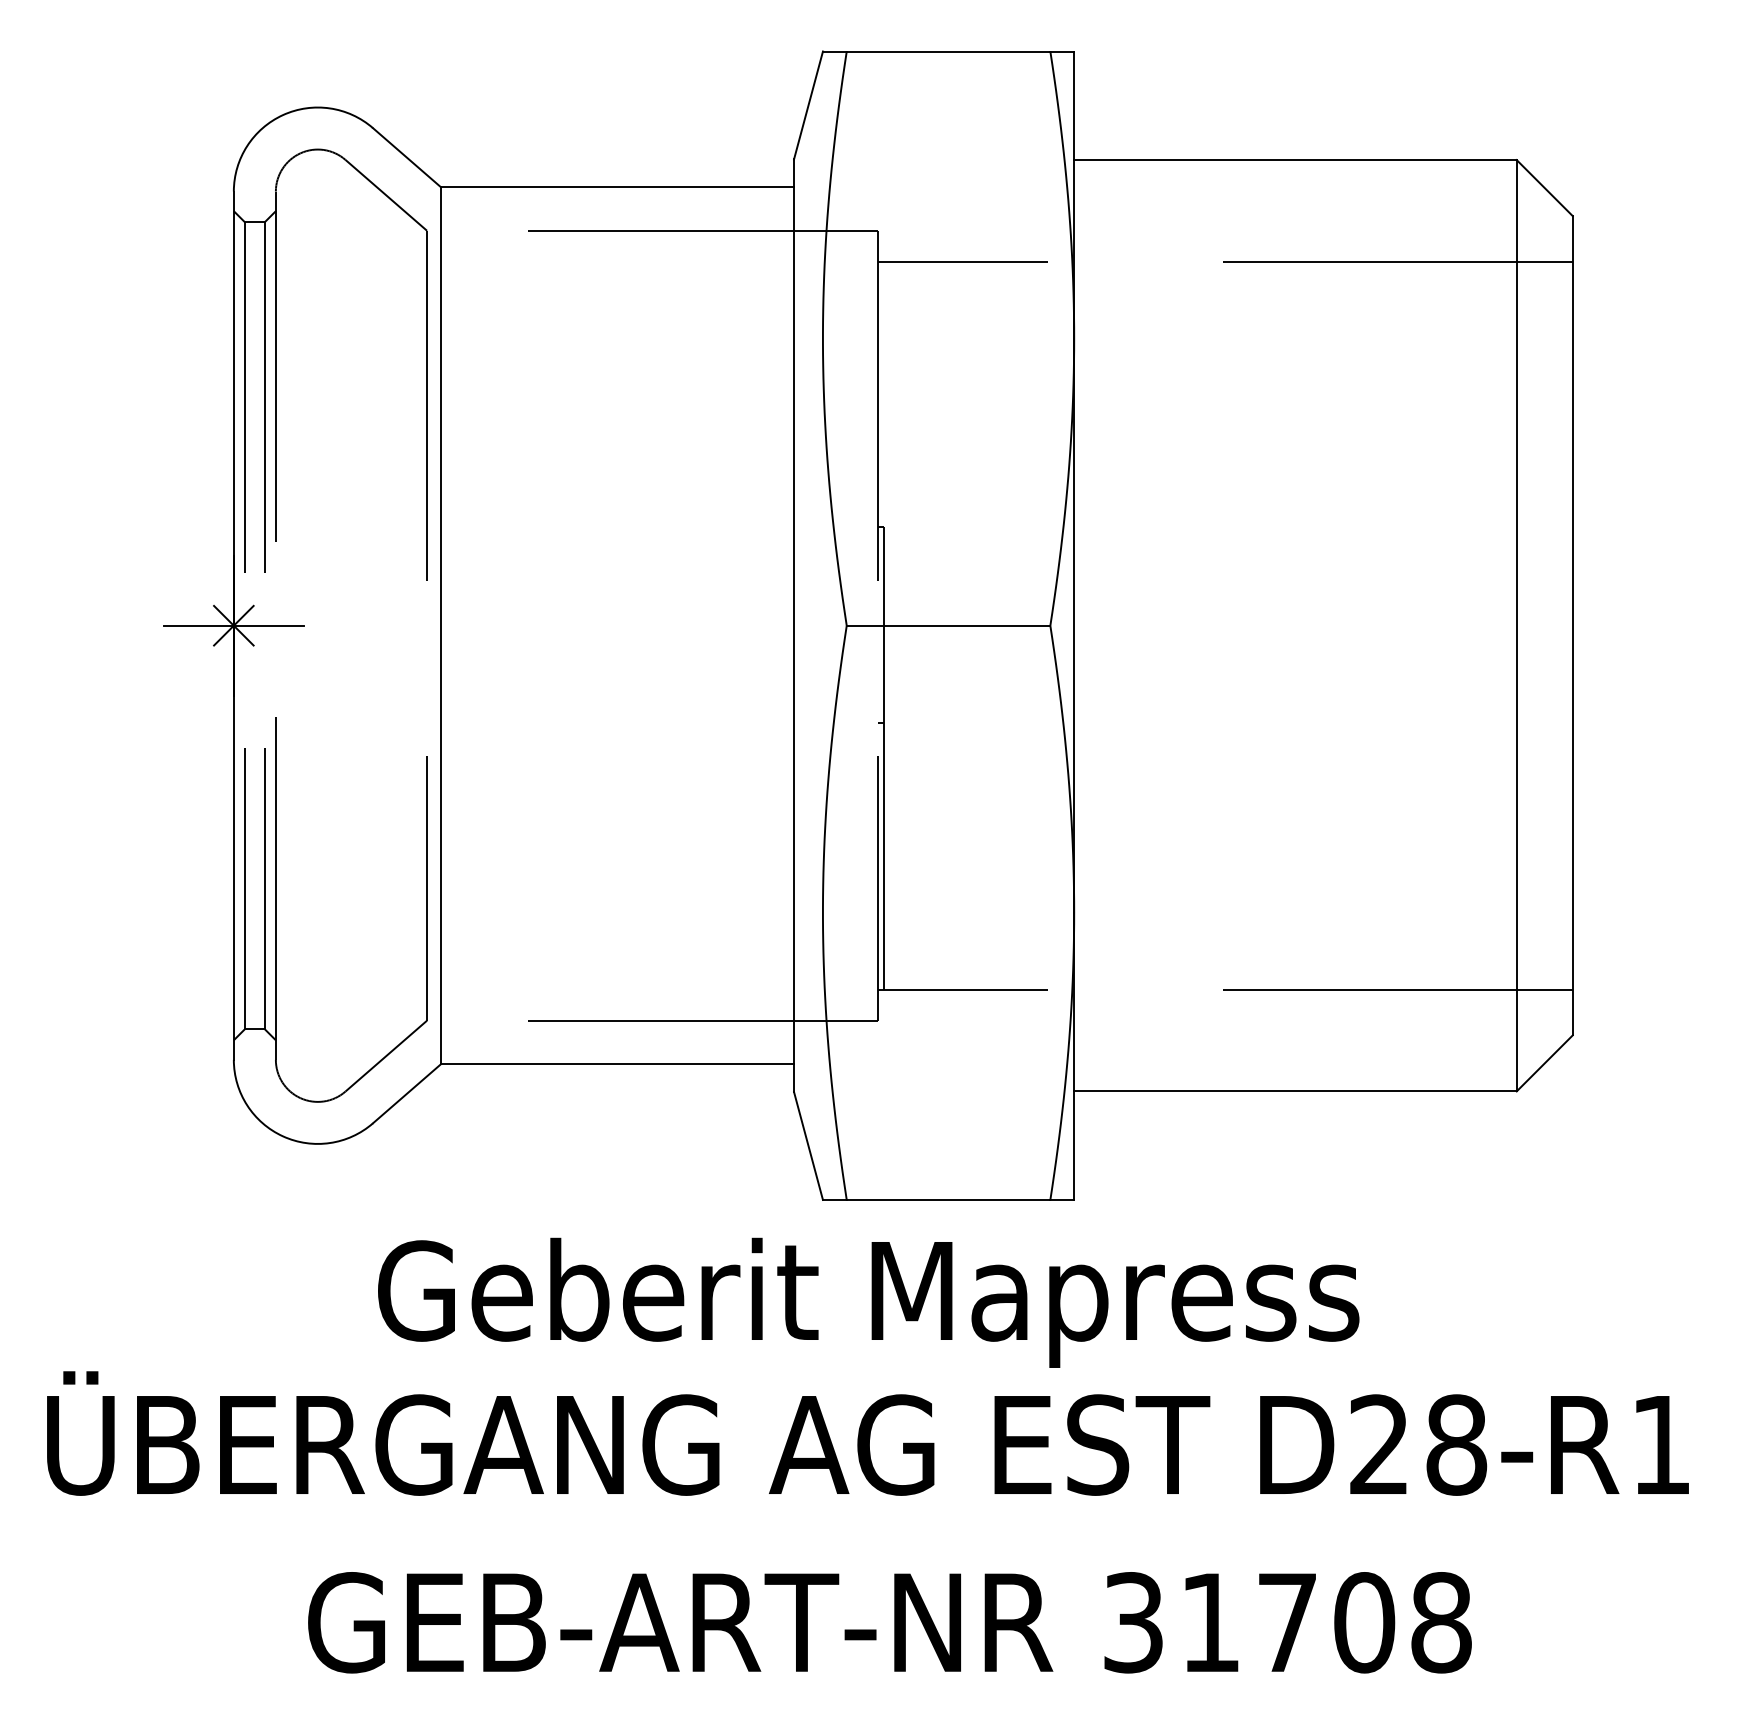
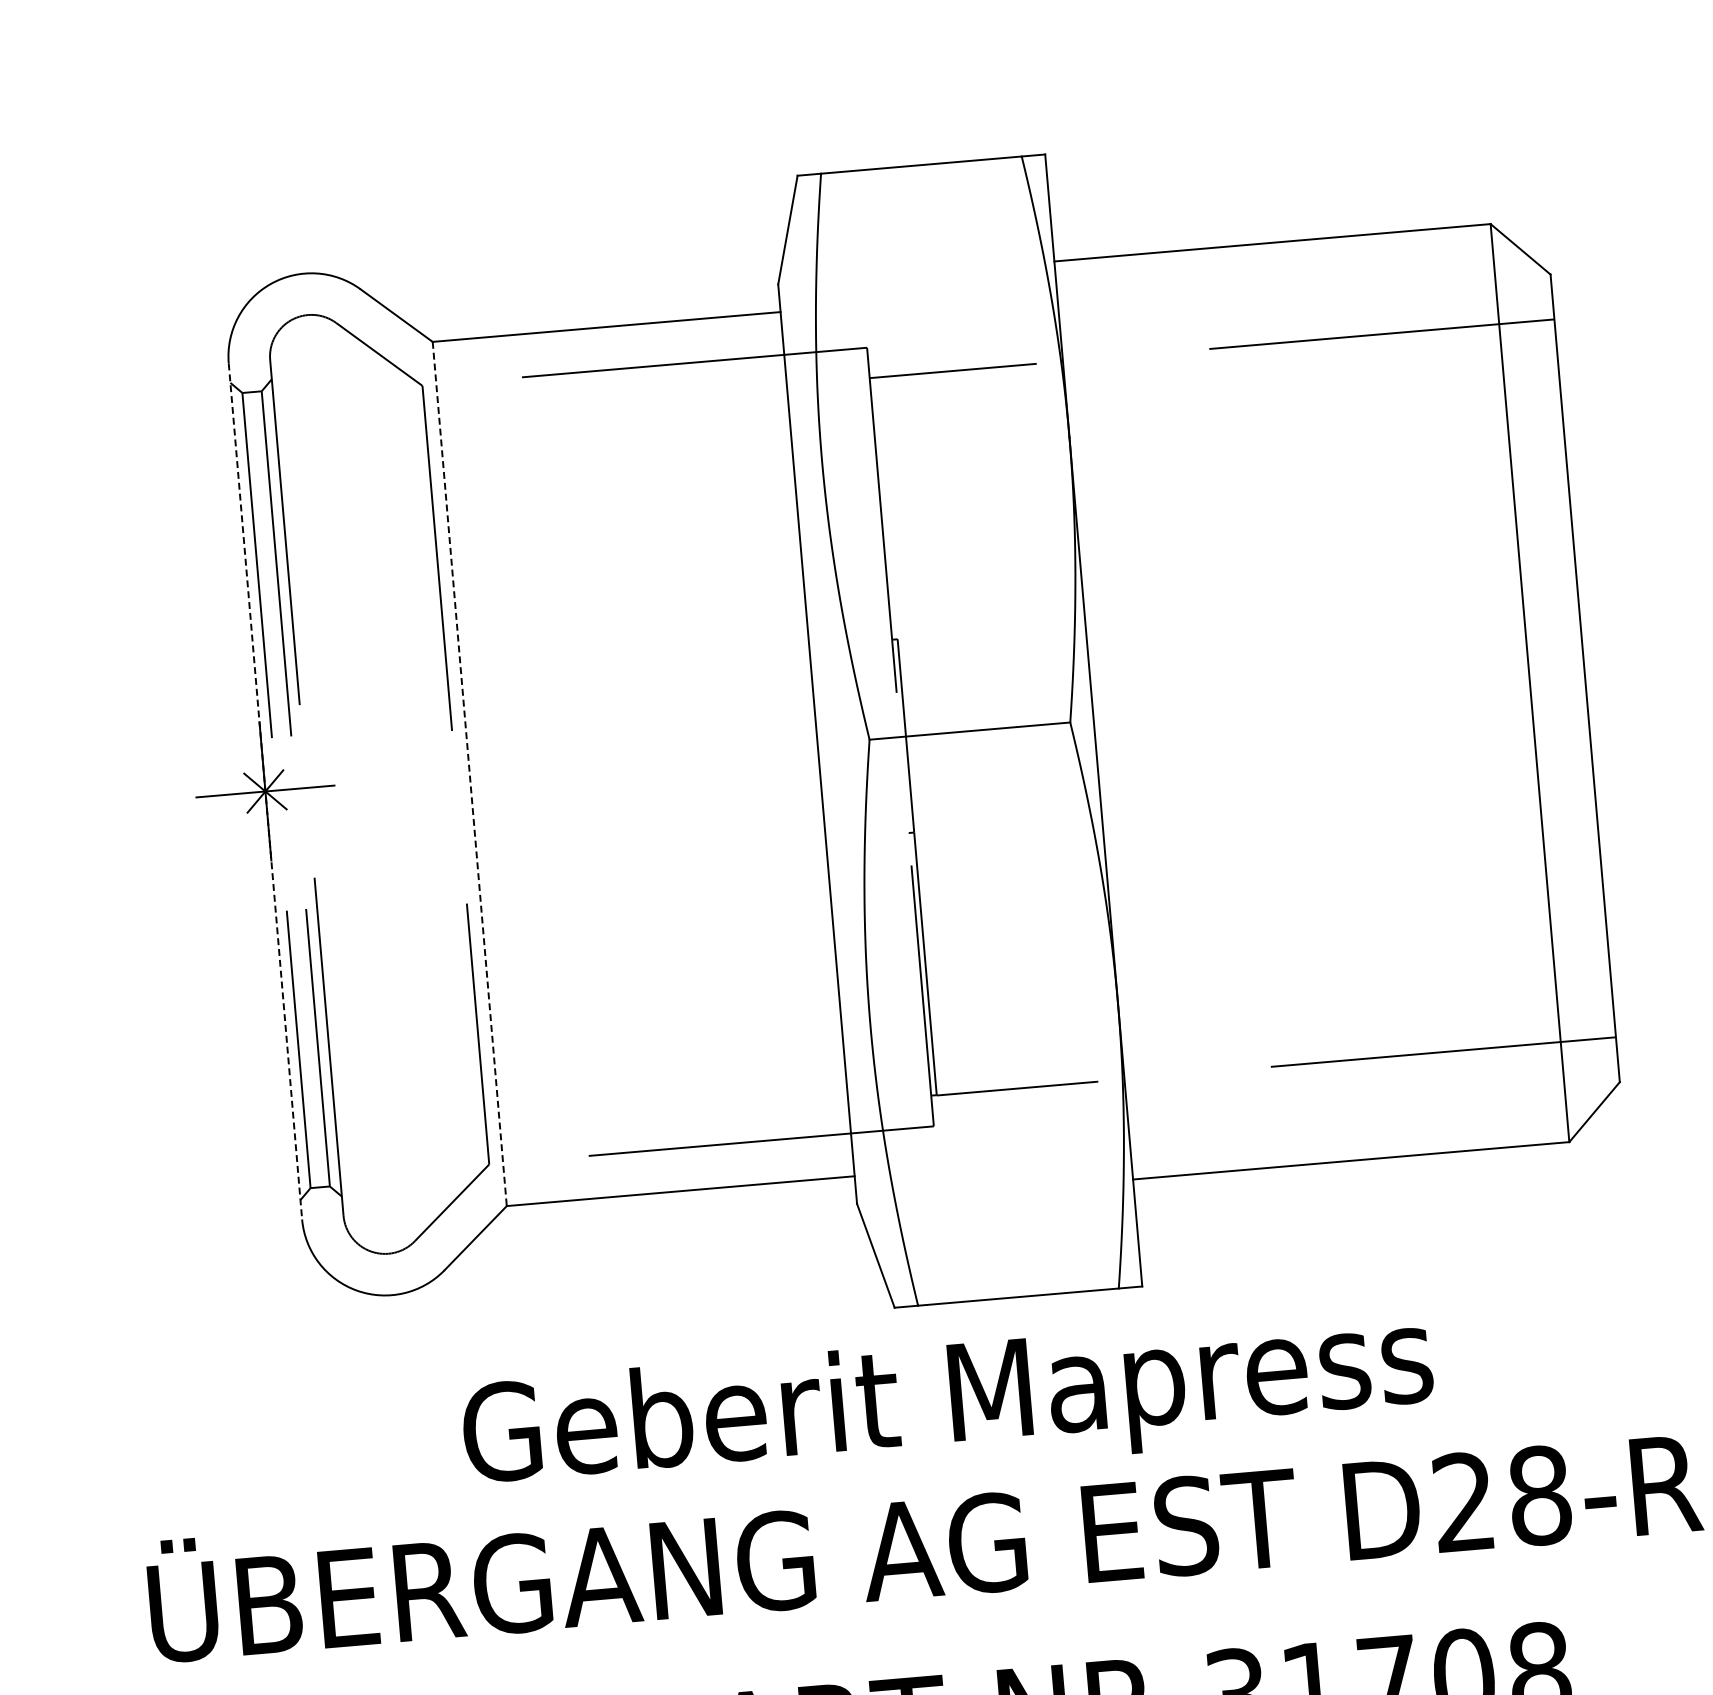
line: (233, 626) -> (265, 792), solid -> dashed
line: (441, 626) -> (470, 774), solid -> dashed

